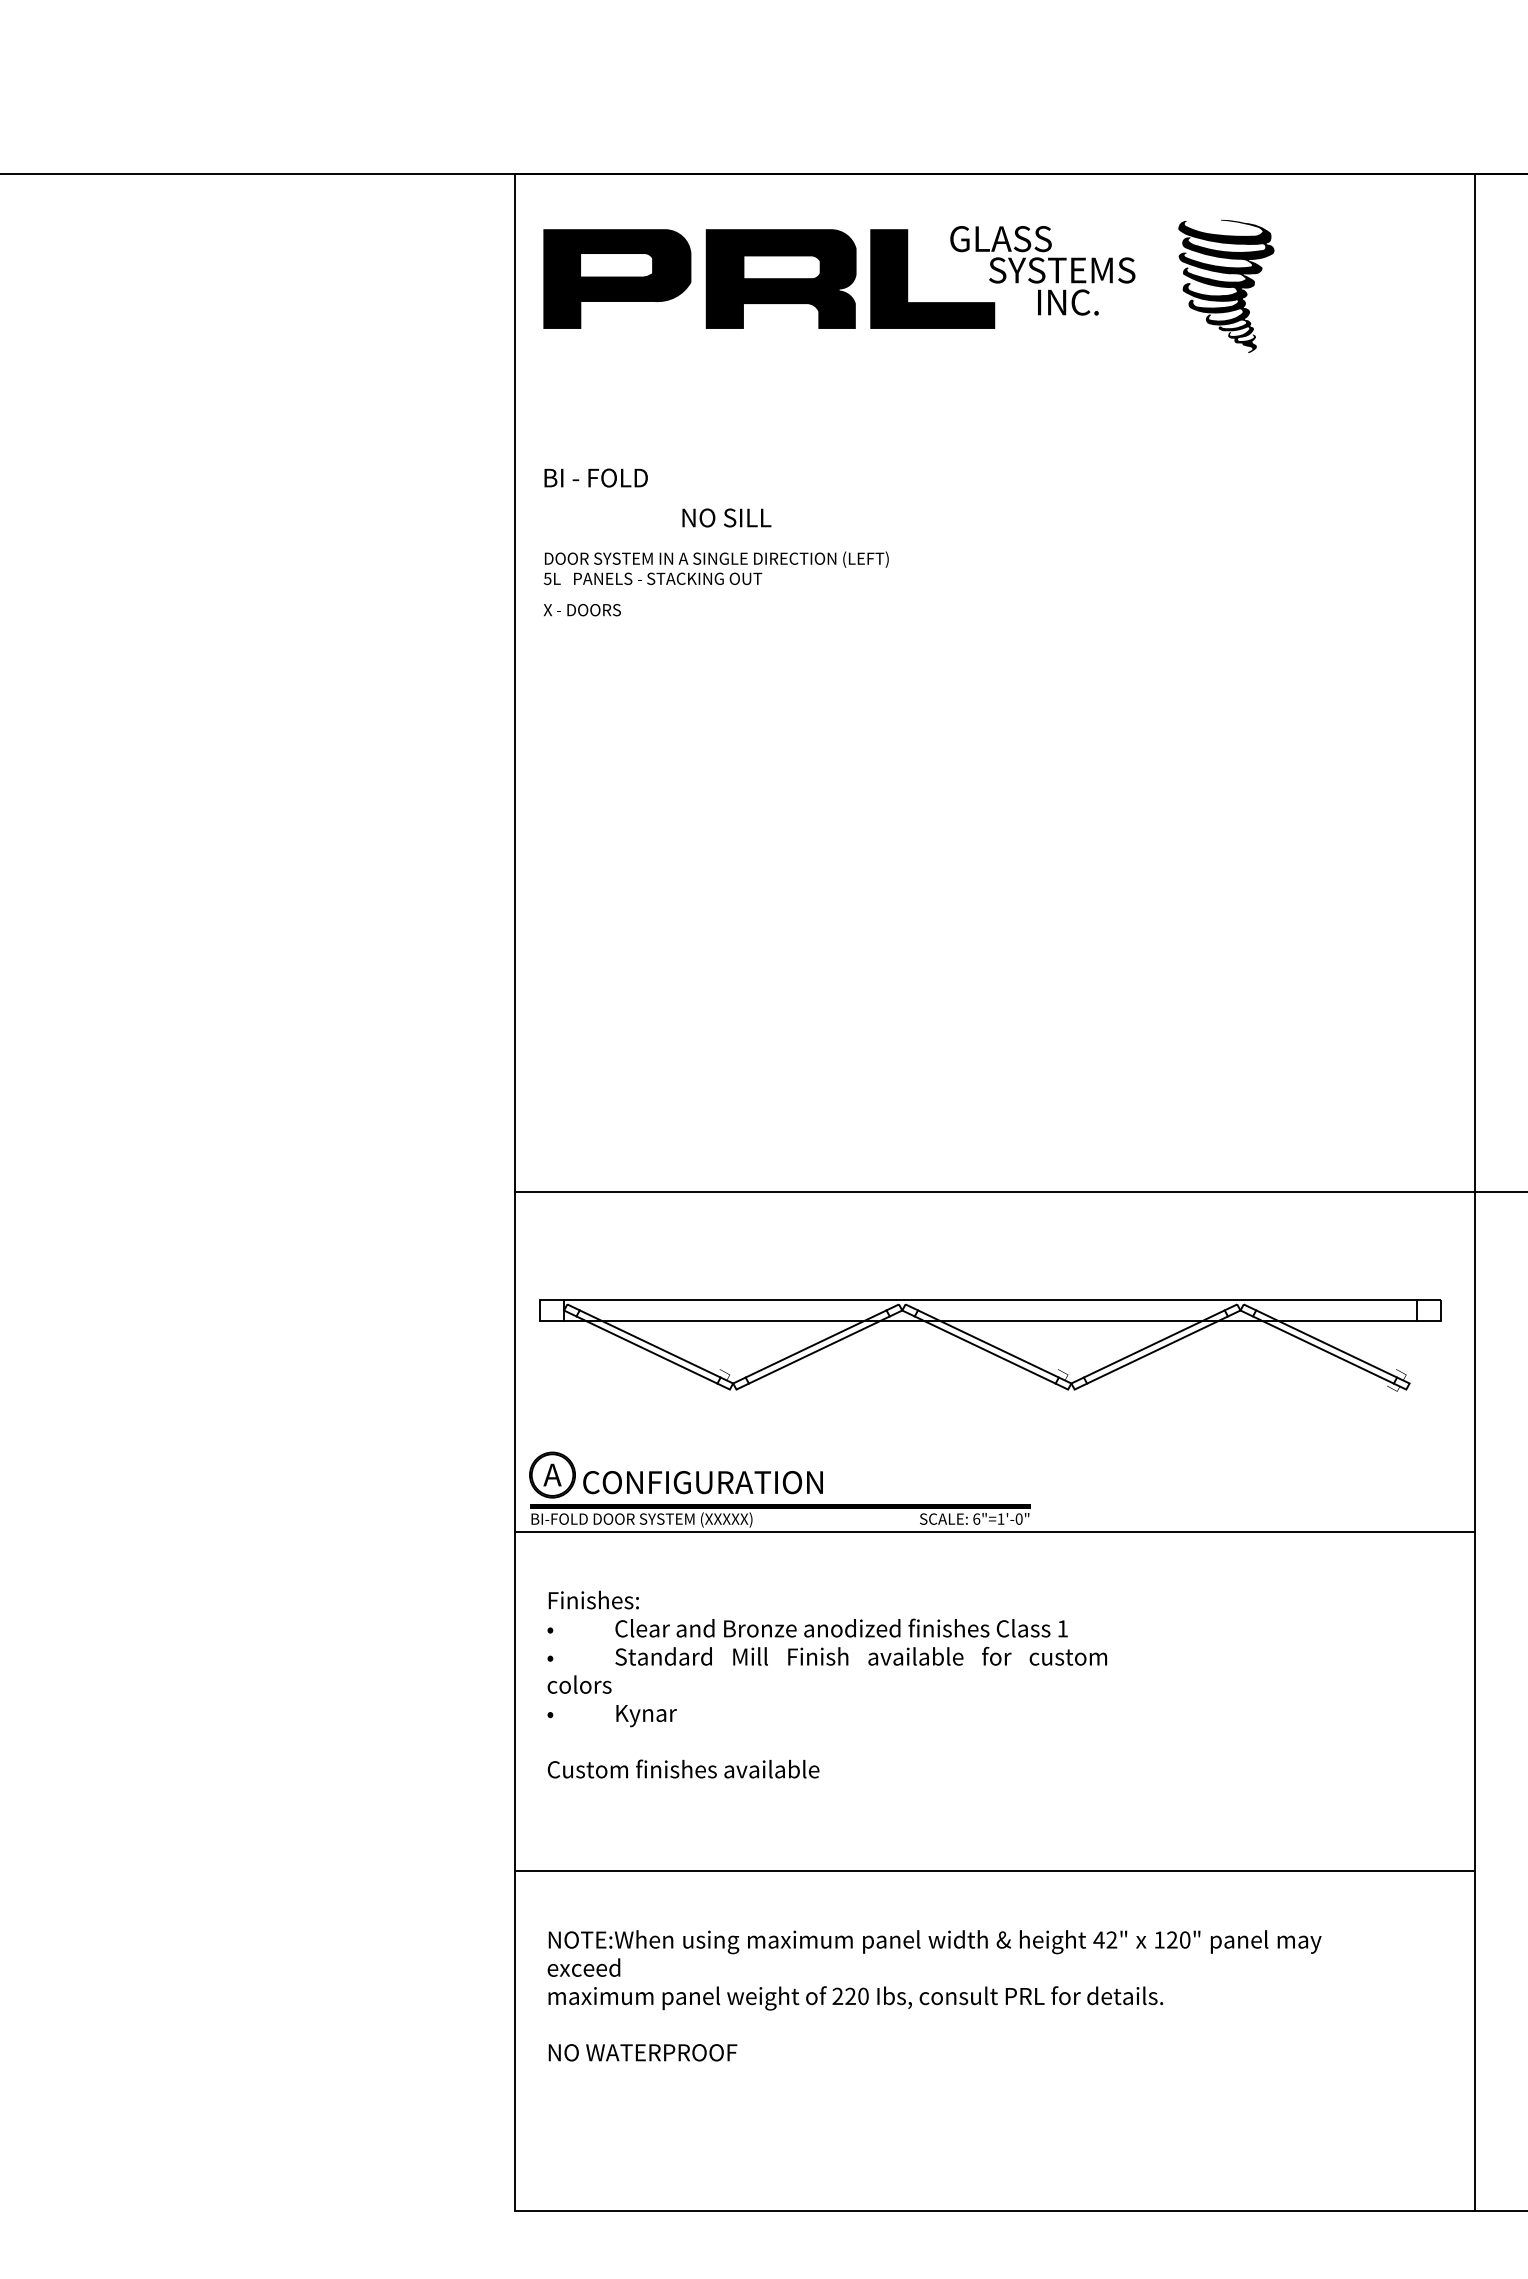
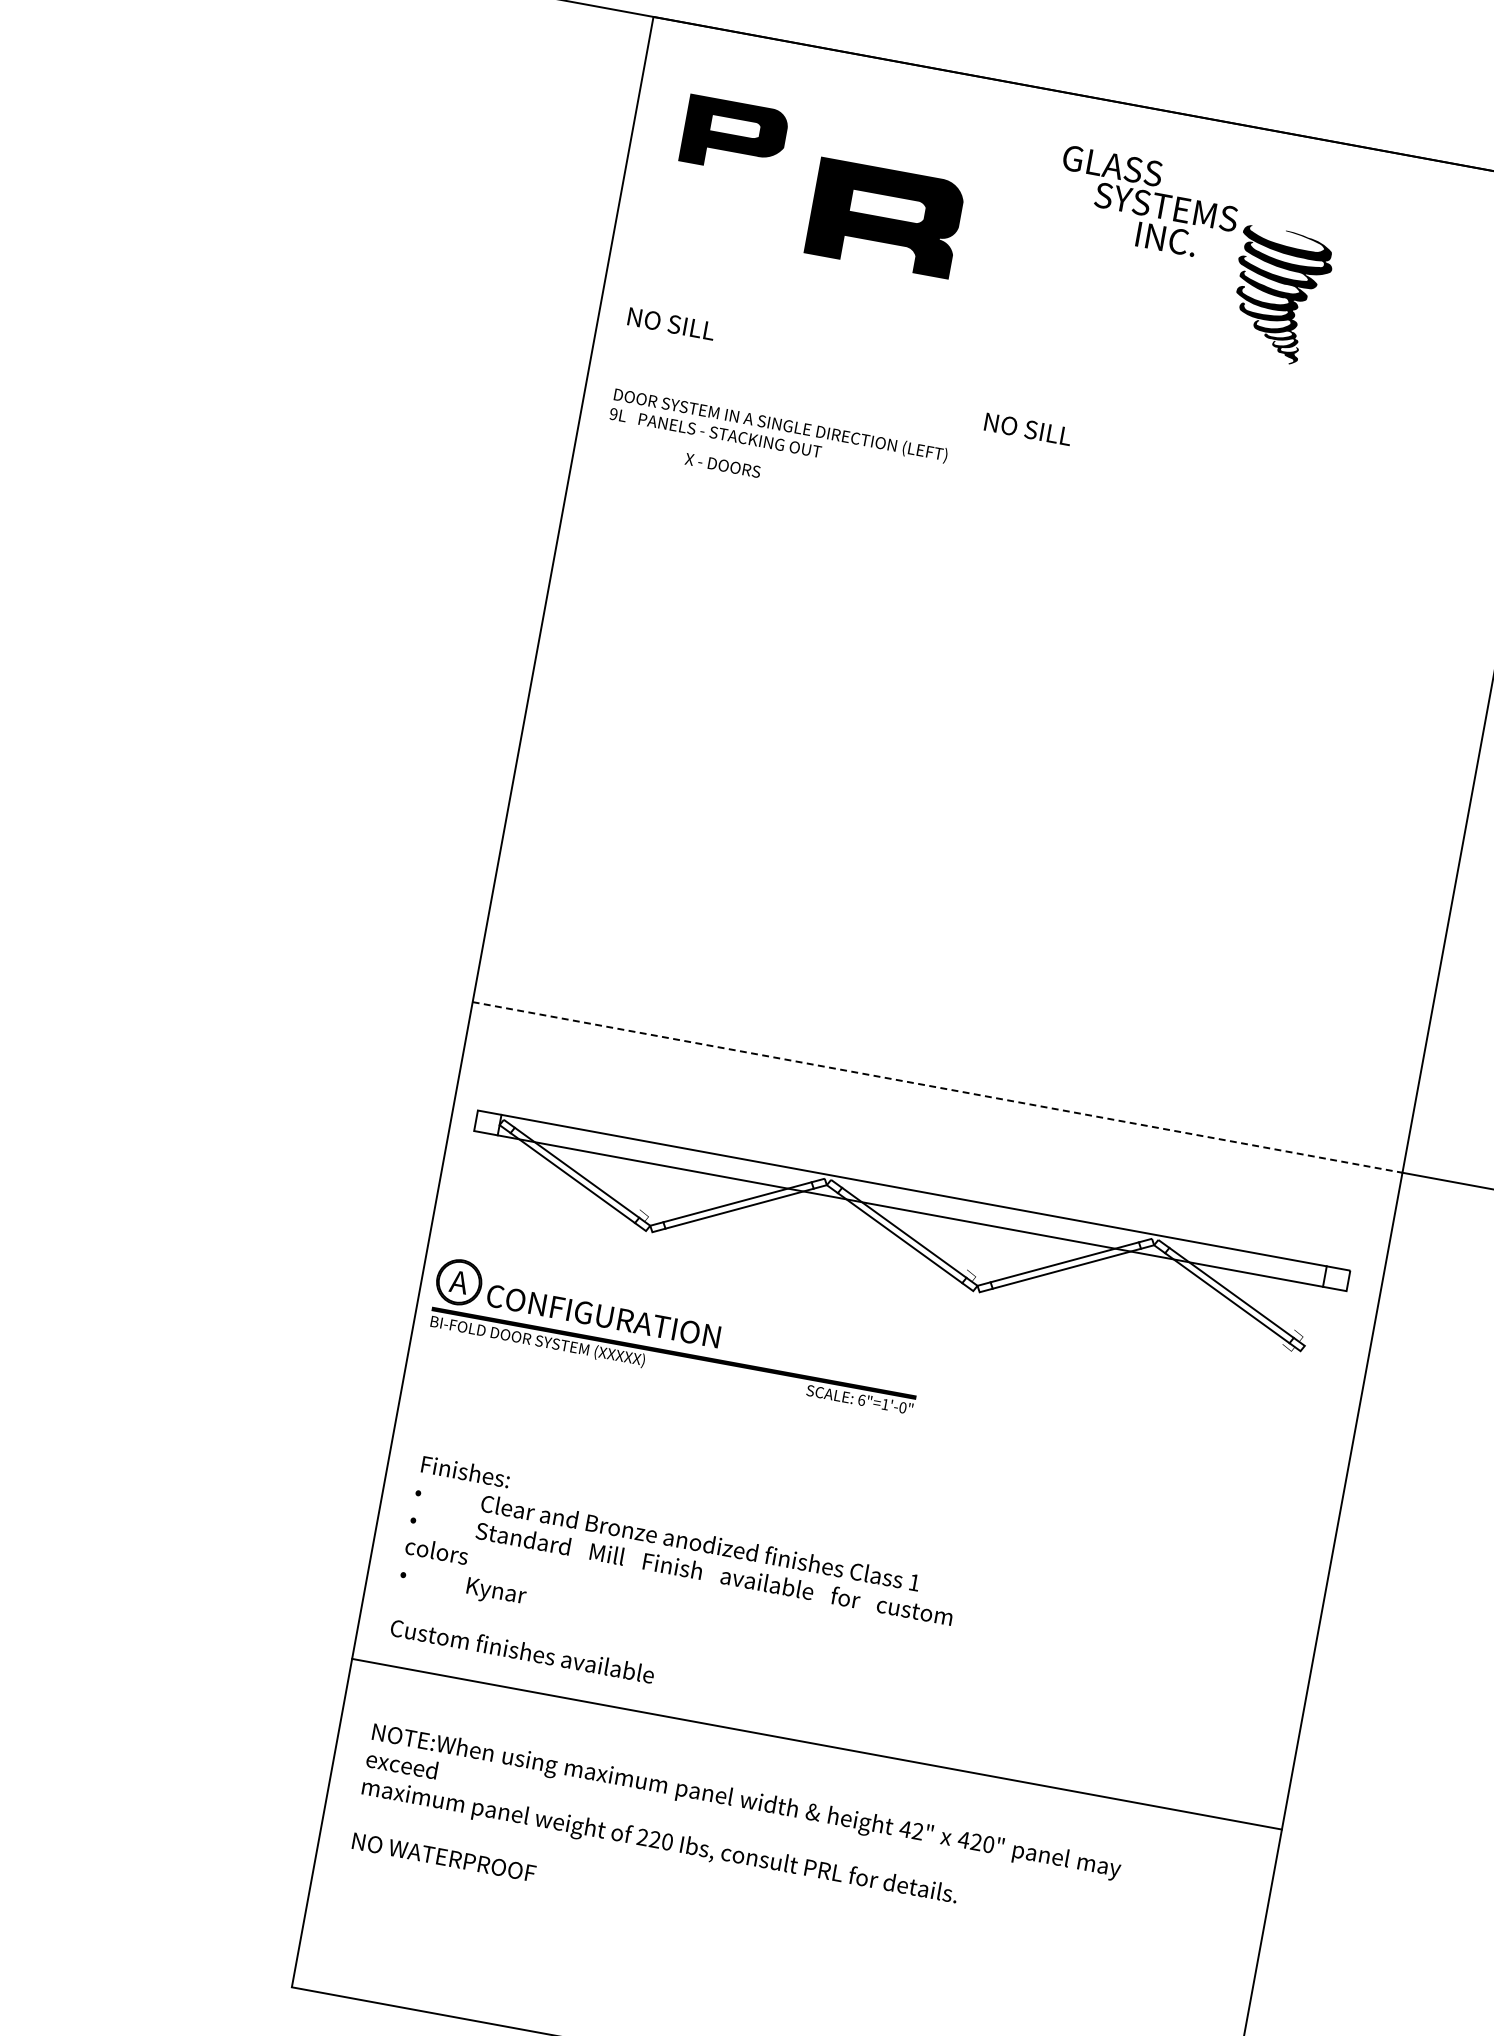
part: (617, 278) -> (734, 135), size x0.7
part: (780, 278) -> (884, 217), moved
fill: (932, 278) -> (1039, 191), removed
part: (1226, 285) -> (1279, 295), moved
text: (596, 477) -> (678, 324), BI - FOLD -> NO SILL
text: (726, 517) -> (1027, 428), moved
text: (547, 578) -> (613, 413), 5L -> 9L
text: (581, 610) -> (722, 465), moved
line: (995, 1192) -> (938, 1087), solid -> dashed
line: (994, 1531) -> (876, 1415), removed
text: (827, 1684) -> (676, 1594), moved
text: (1159, 1939) -> (964, 1839), 120" -> 420"

